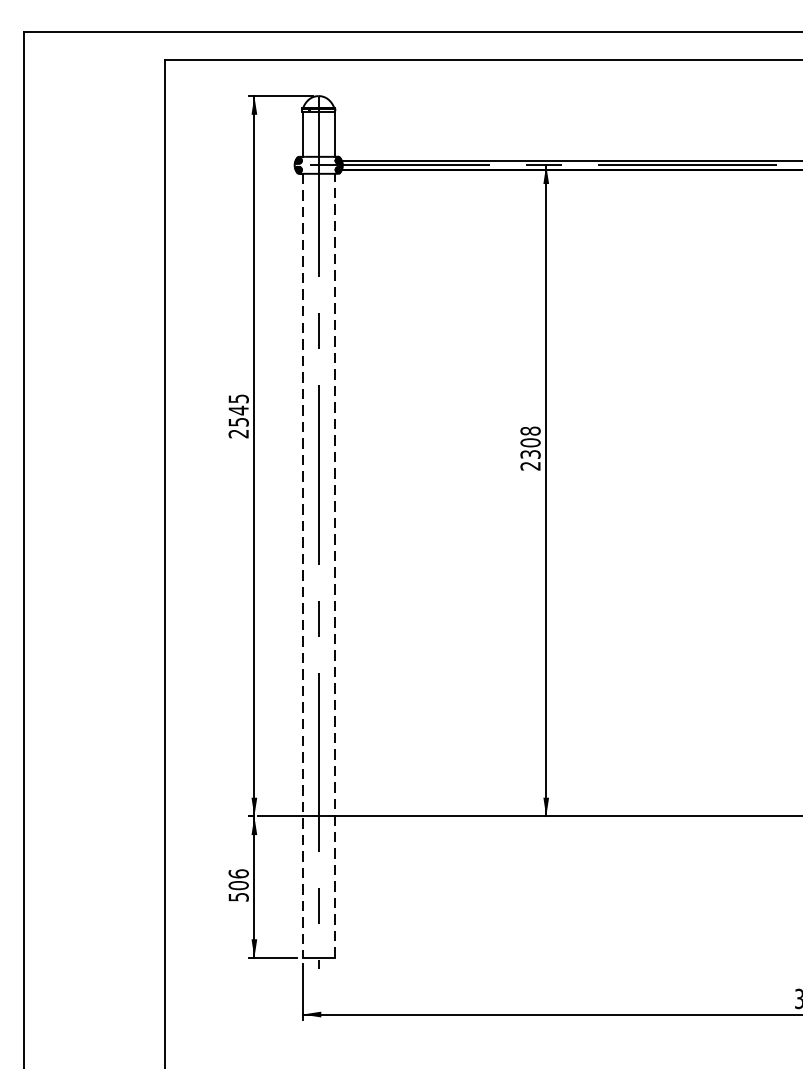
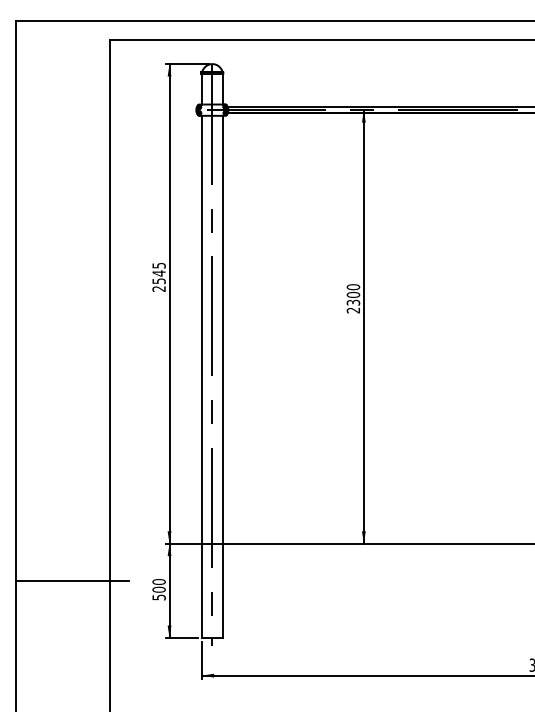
text: (530, 431) -> (353, 287), 2308 -> 2300
line: (335, 565) -> (223, 376), dashed -> solid
line: (302, 566) -> (201, 377), dashed -> solid
line: (108, 873) -> (72, 581), added
text: (237, 873) -> (158, 581), 506 -> 500

